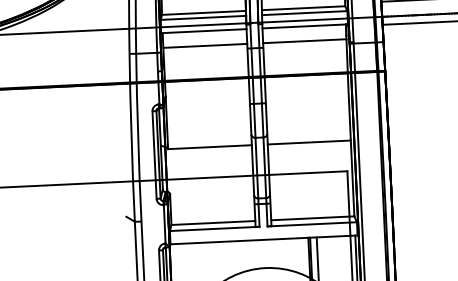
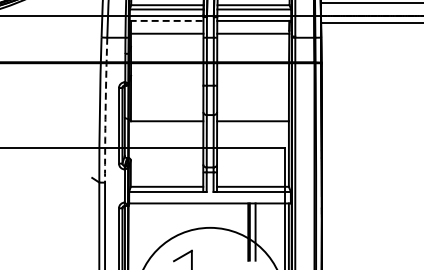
line: (203, 30) -> (166, 20), solid -> dashed
arc: (138, 138) -> (105, 110), solid -> dashed

